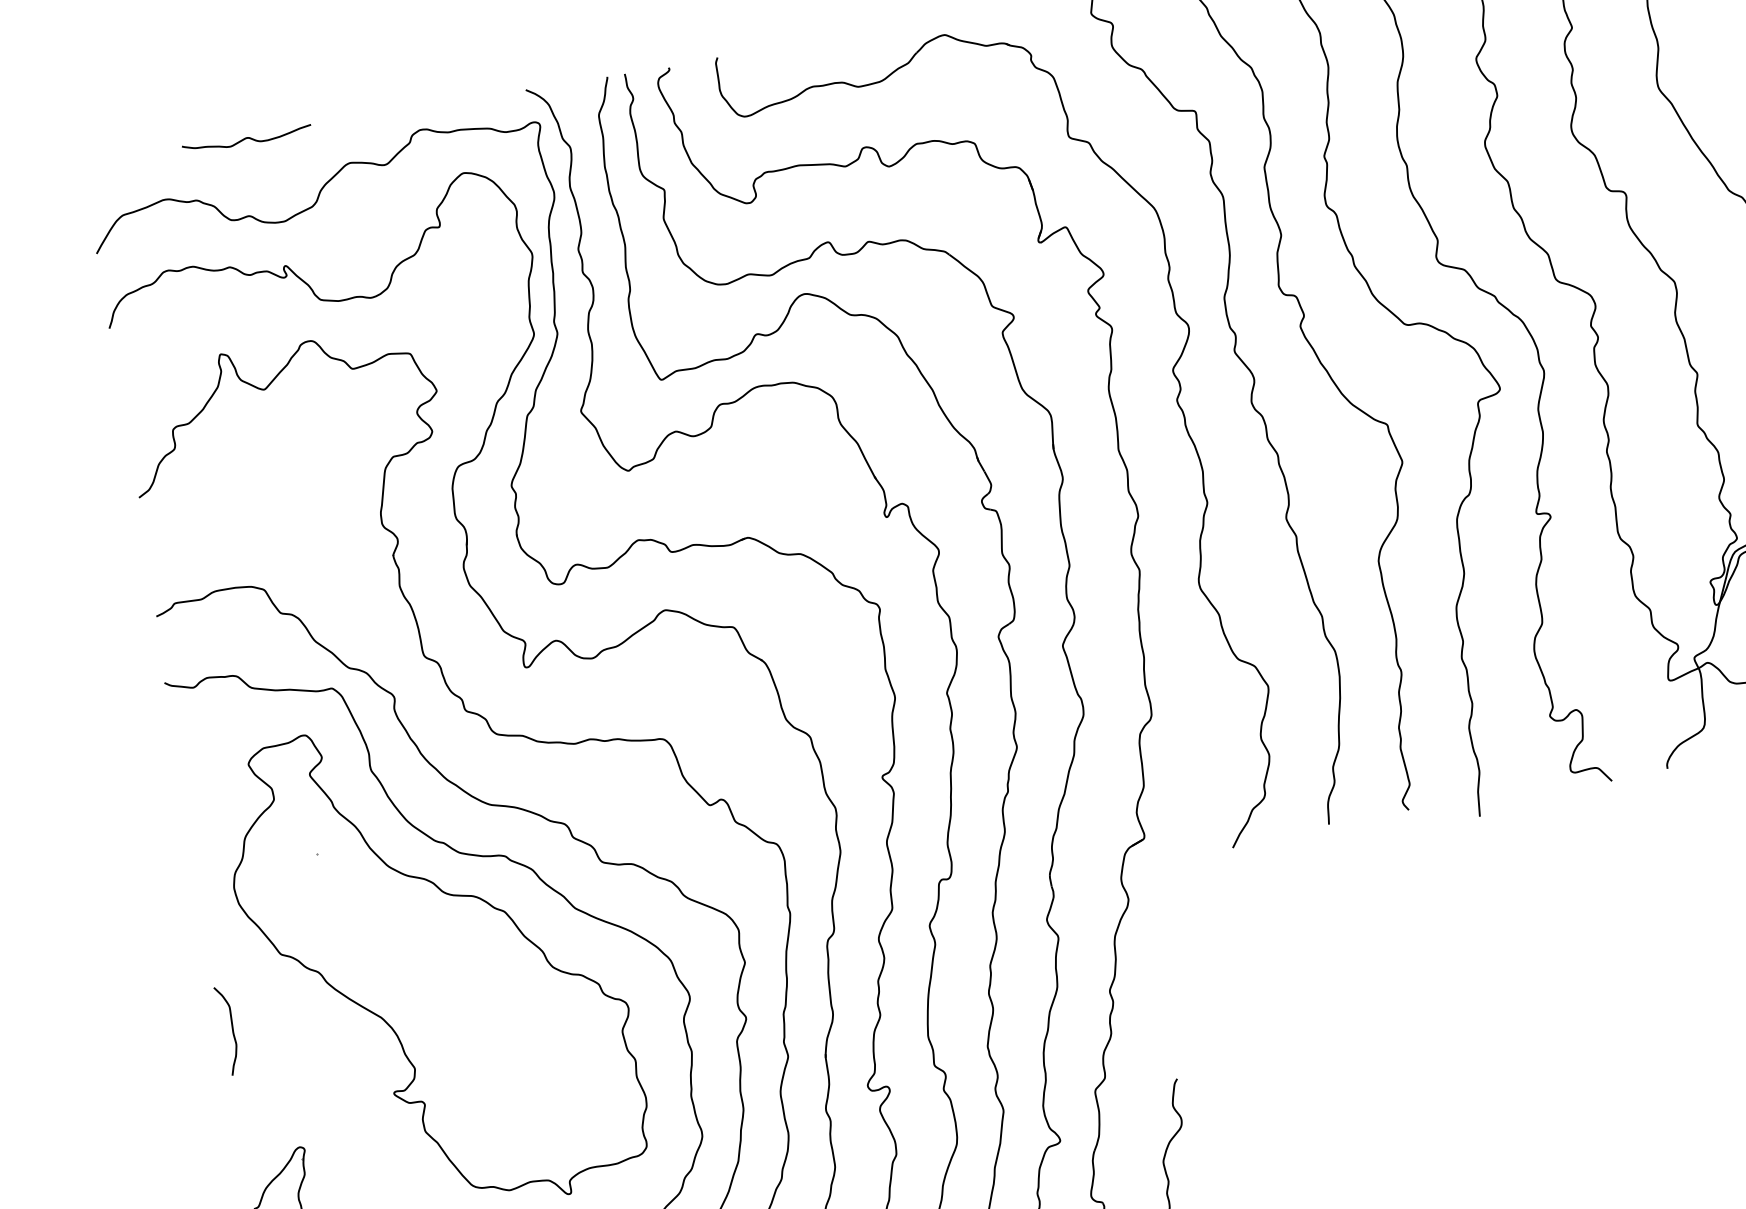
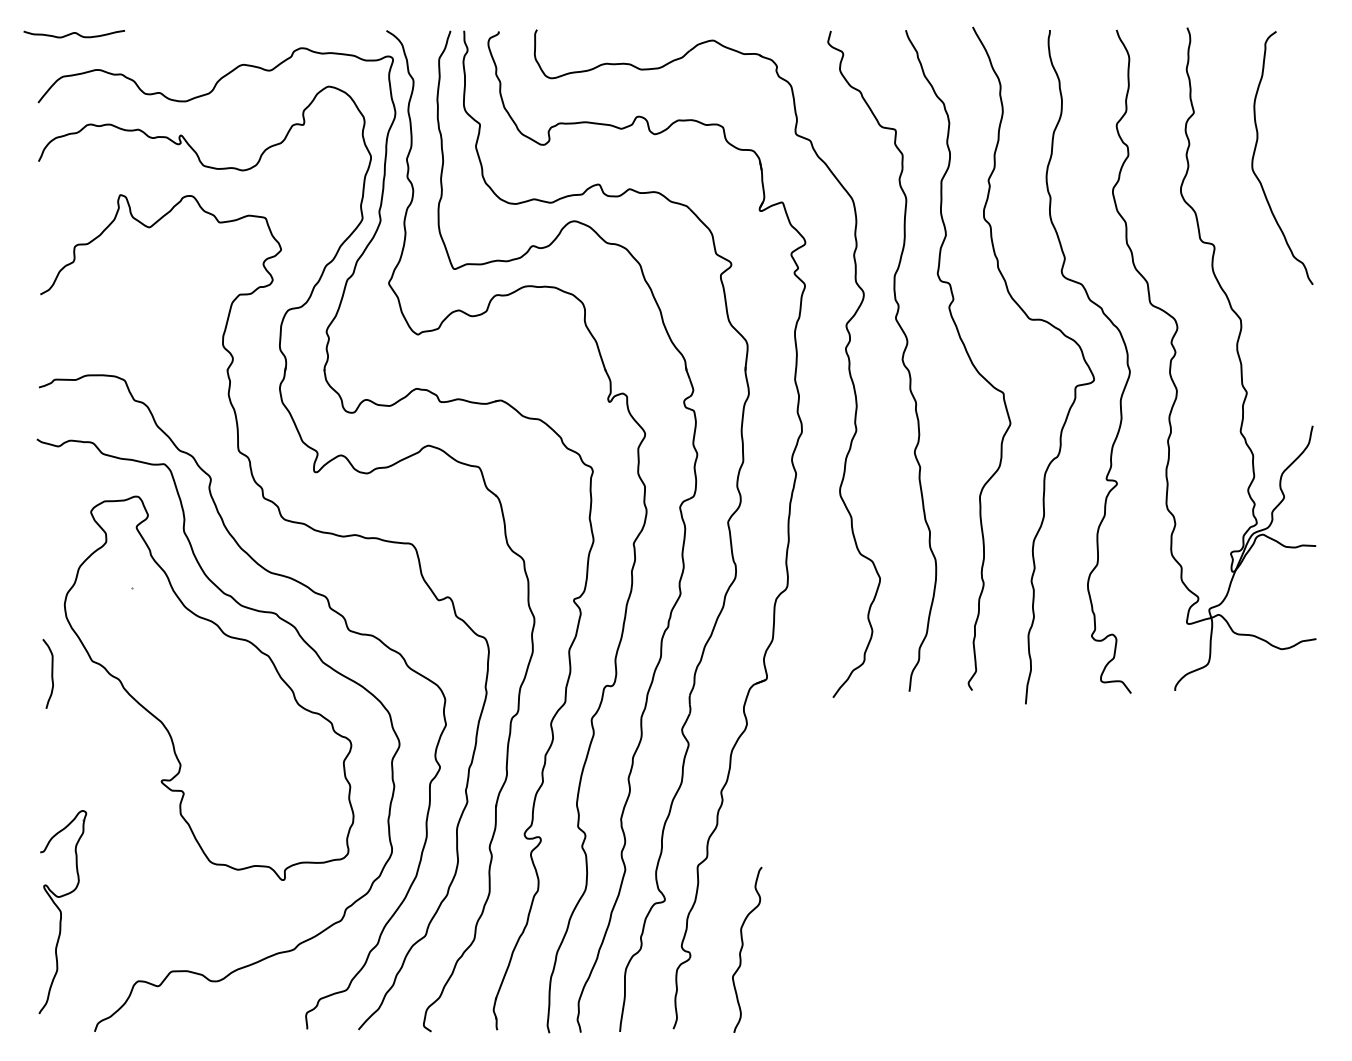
curve: (247, 138) -> (74, 33), moved
curve: (231, 1029) -> (51, 673), moved

